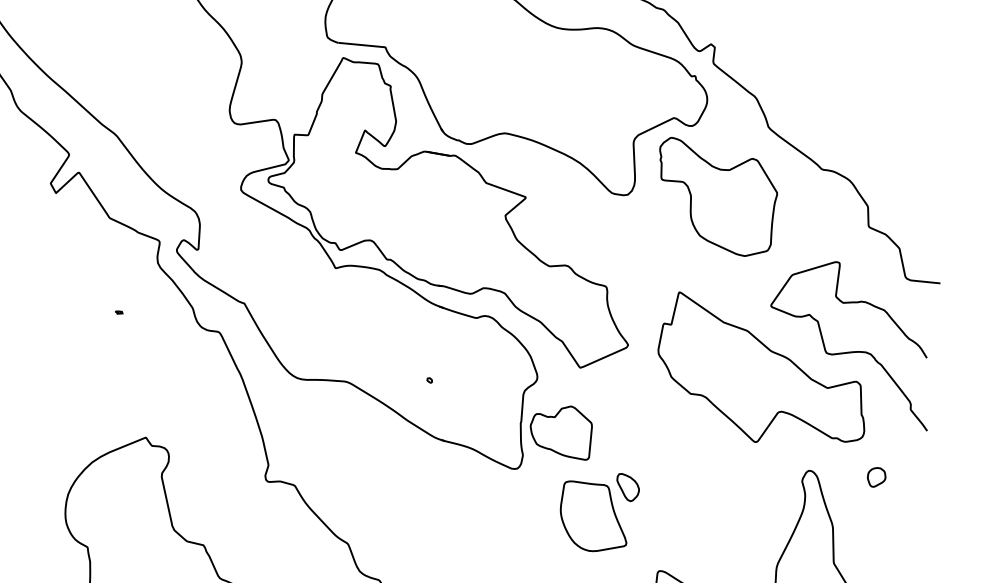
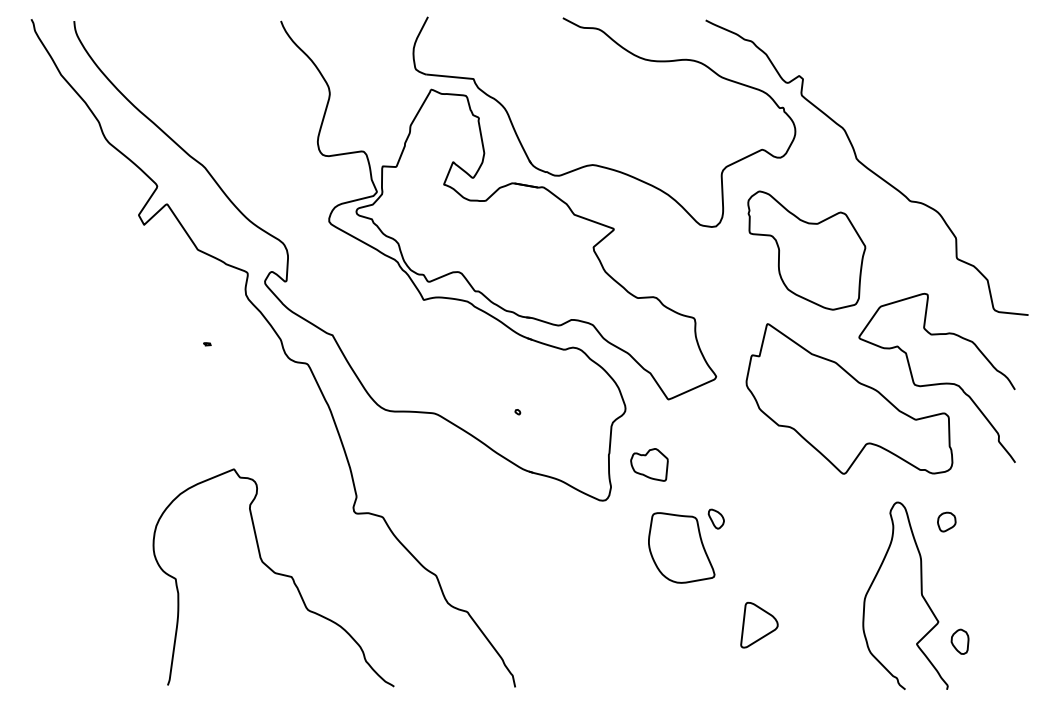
part: (718, 196) -> (806, 250), moved
part: (561, 432) -> (649, 464), size x0.6
part: (876, 476) -> (946, 521), moved
part: (628, 486) -> (716, 518), size x0.7

